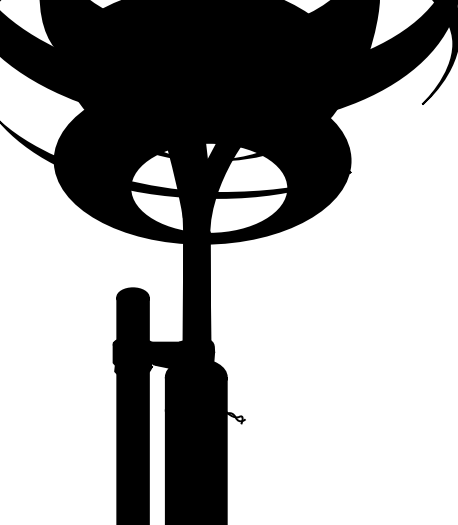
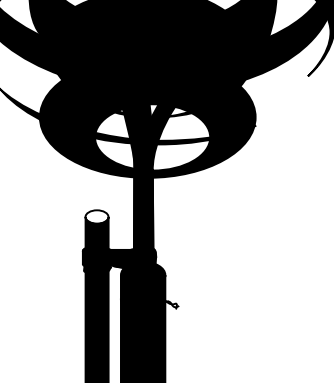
fill: (132, 296) -> (96, 216), removed

